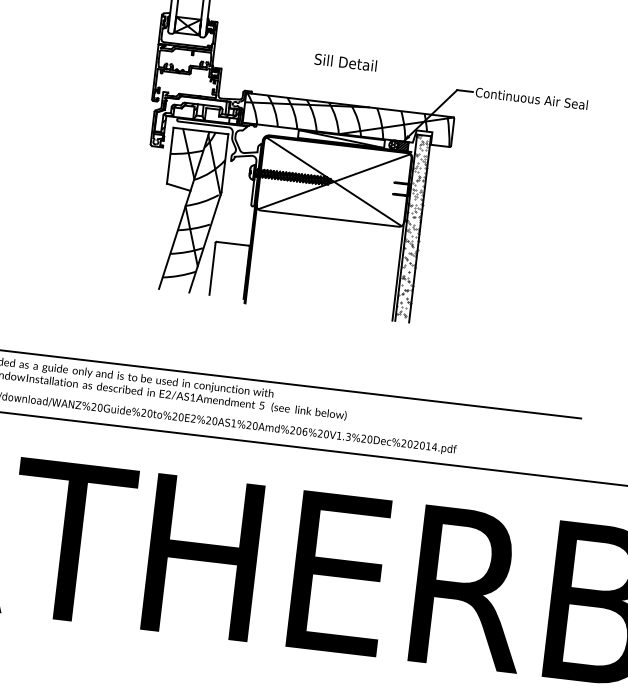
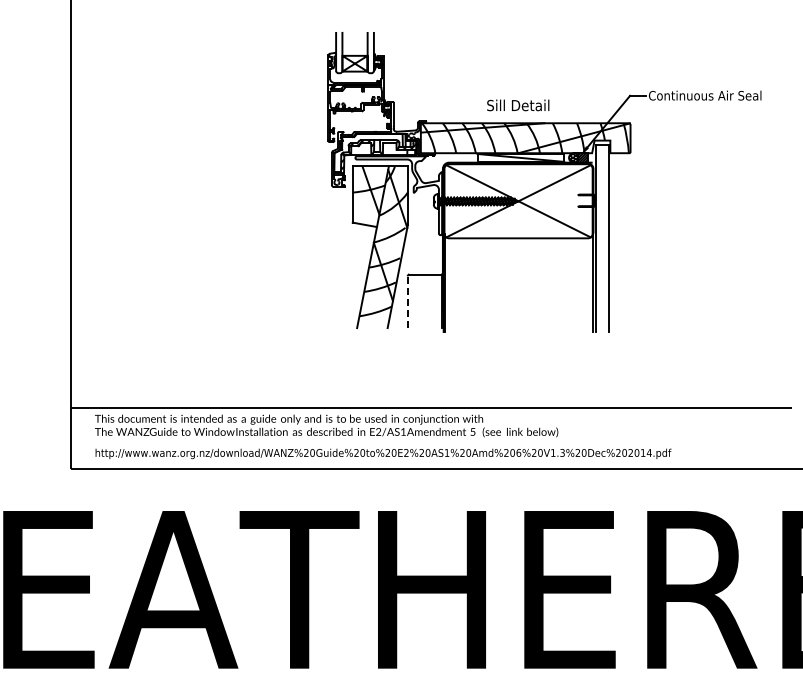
text: (346, 62) -> (518, 105), moved
hatch: (413, 226) -> (602, 236), removed
line: (212, 268) -> (407, 301), solid -> dashed

